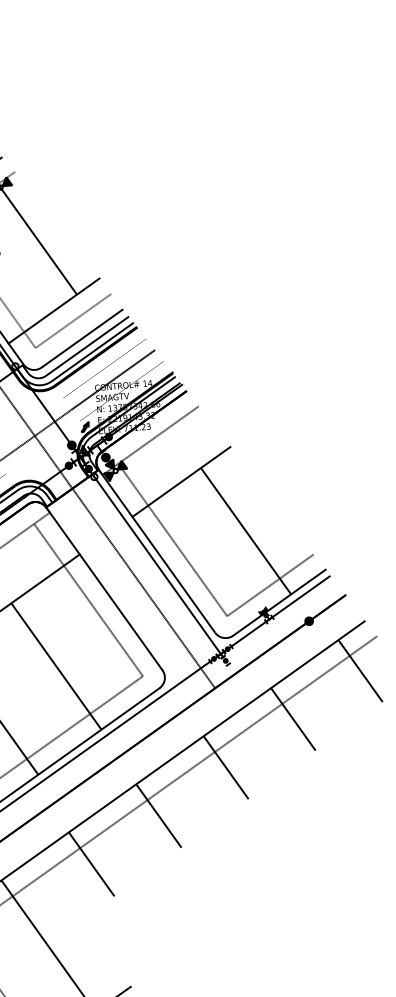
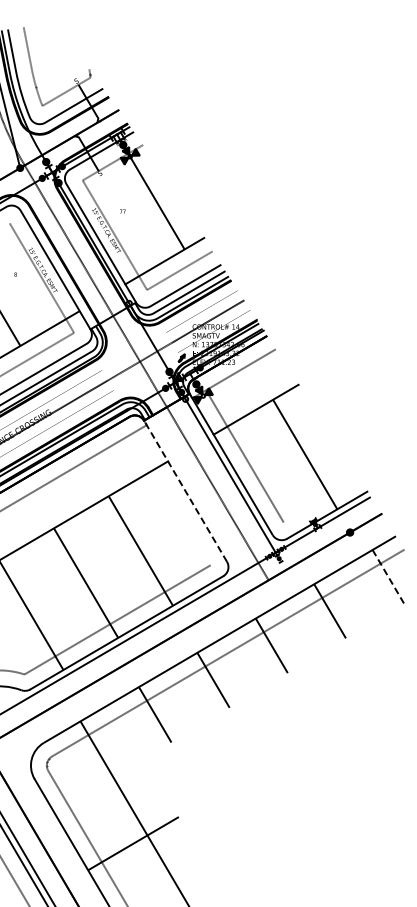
line: (269, 585) -> (320, 500), removed
line: (104, 589) -> (185, 491), solid -> dashed
line: (88, 600) -> (171, 499), removed
line: (360, 671) -> (388, 577), solid -> dashed

